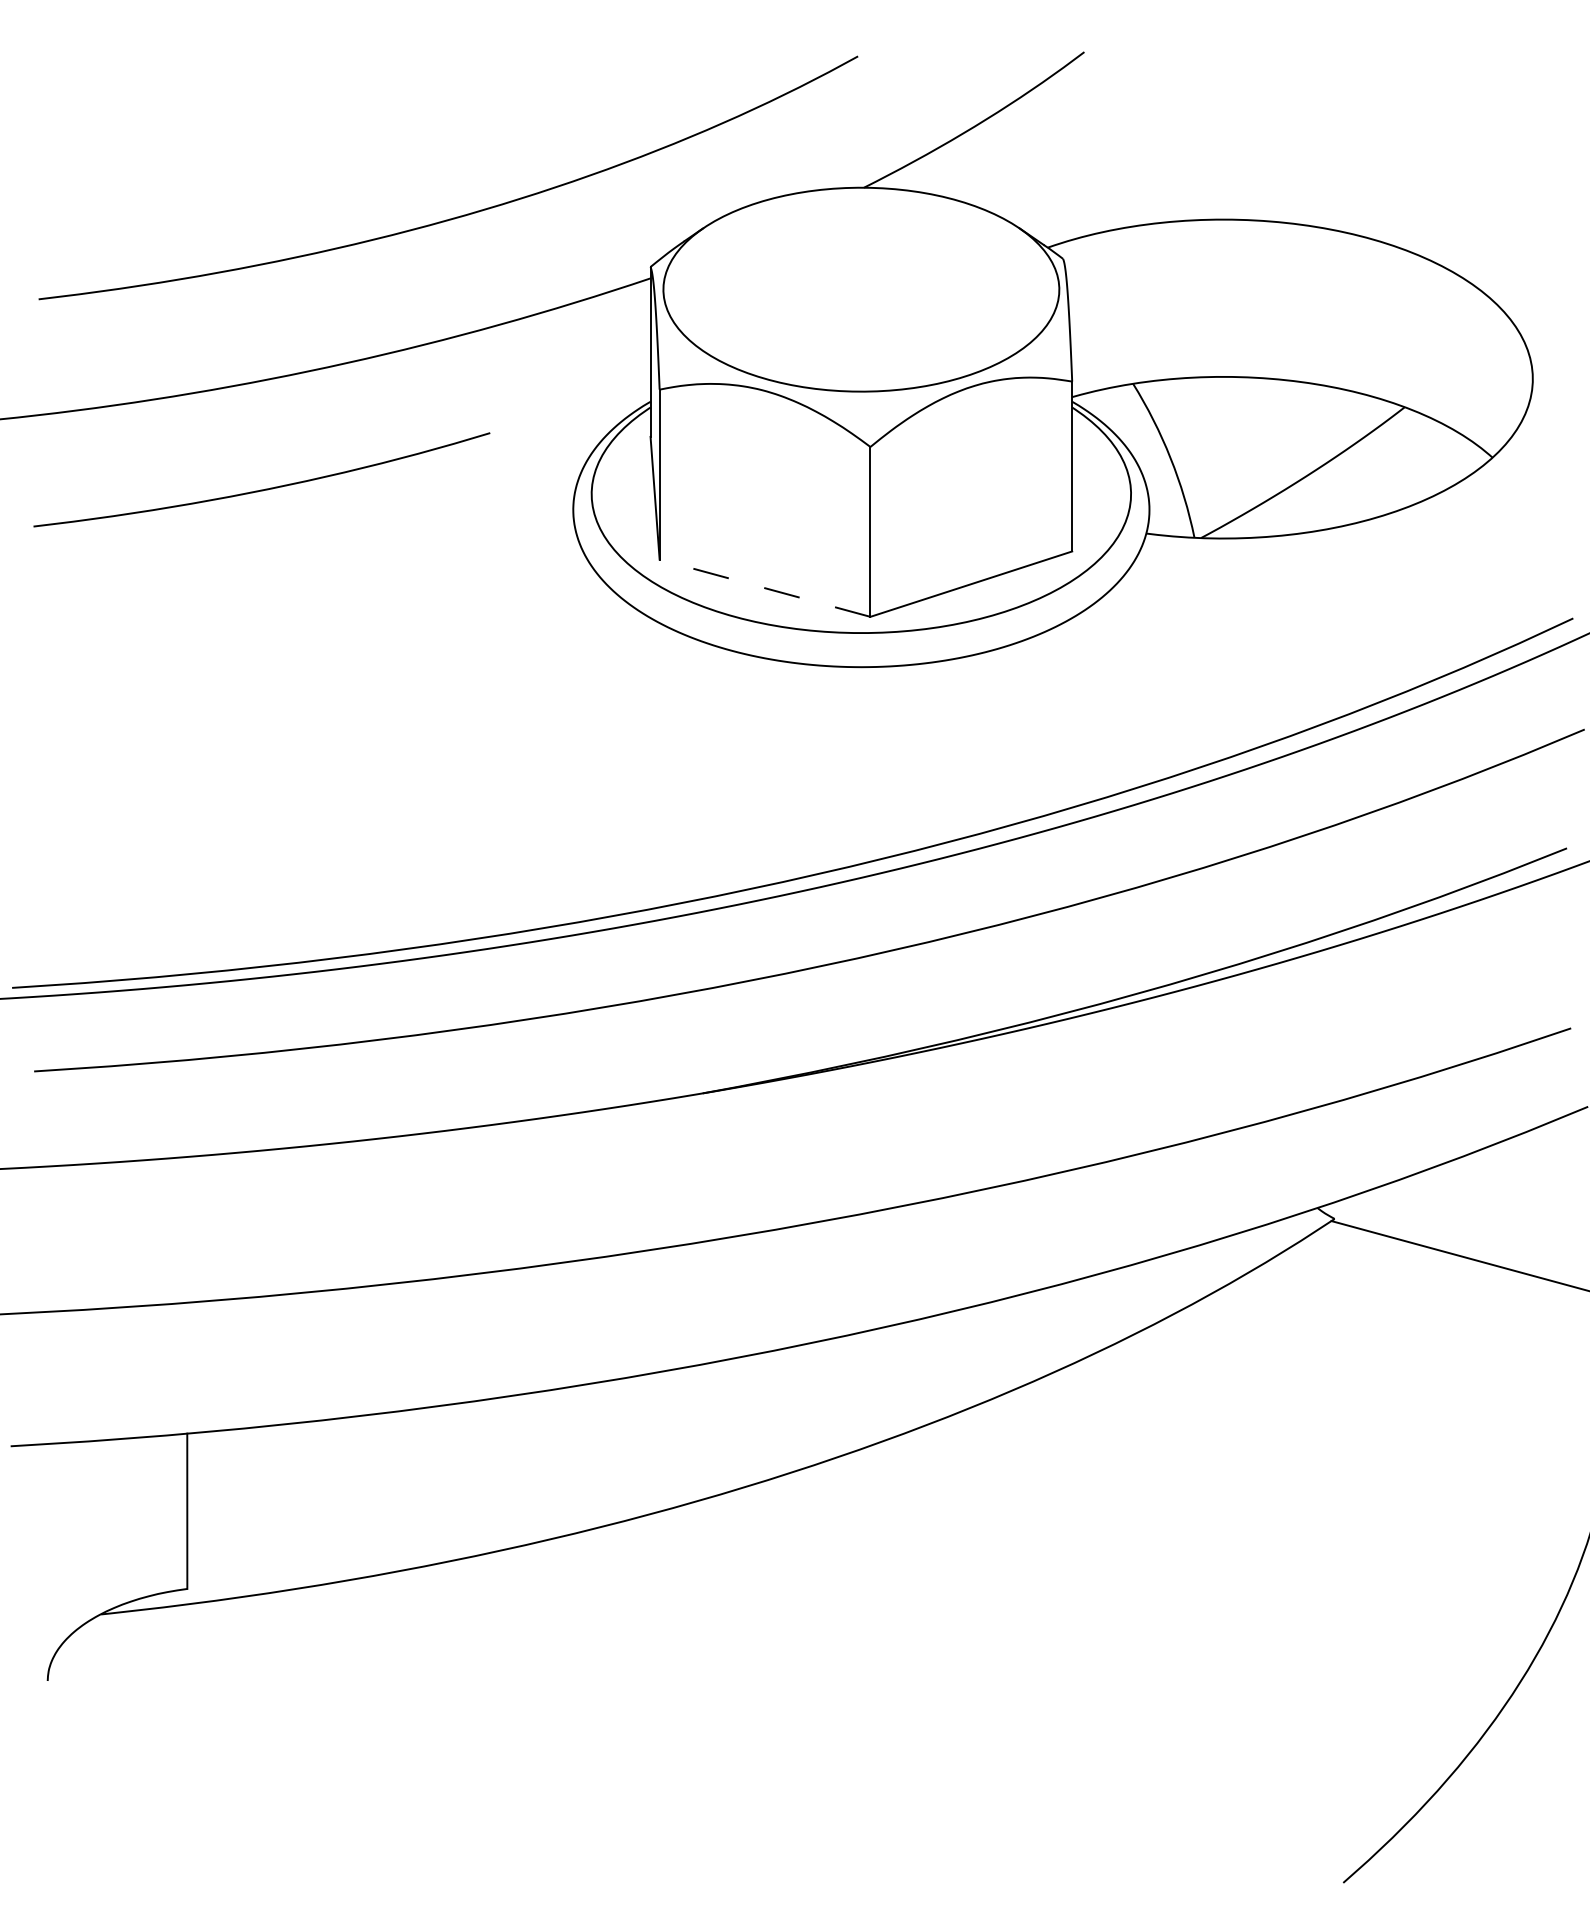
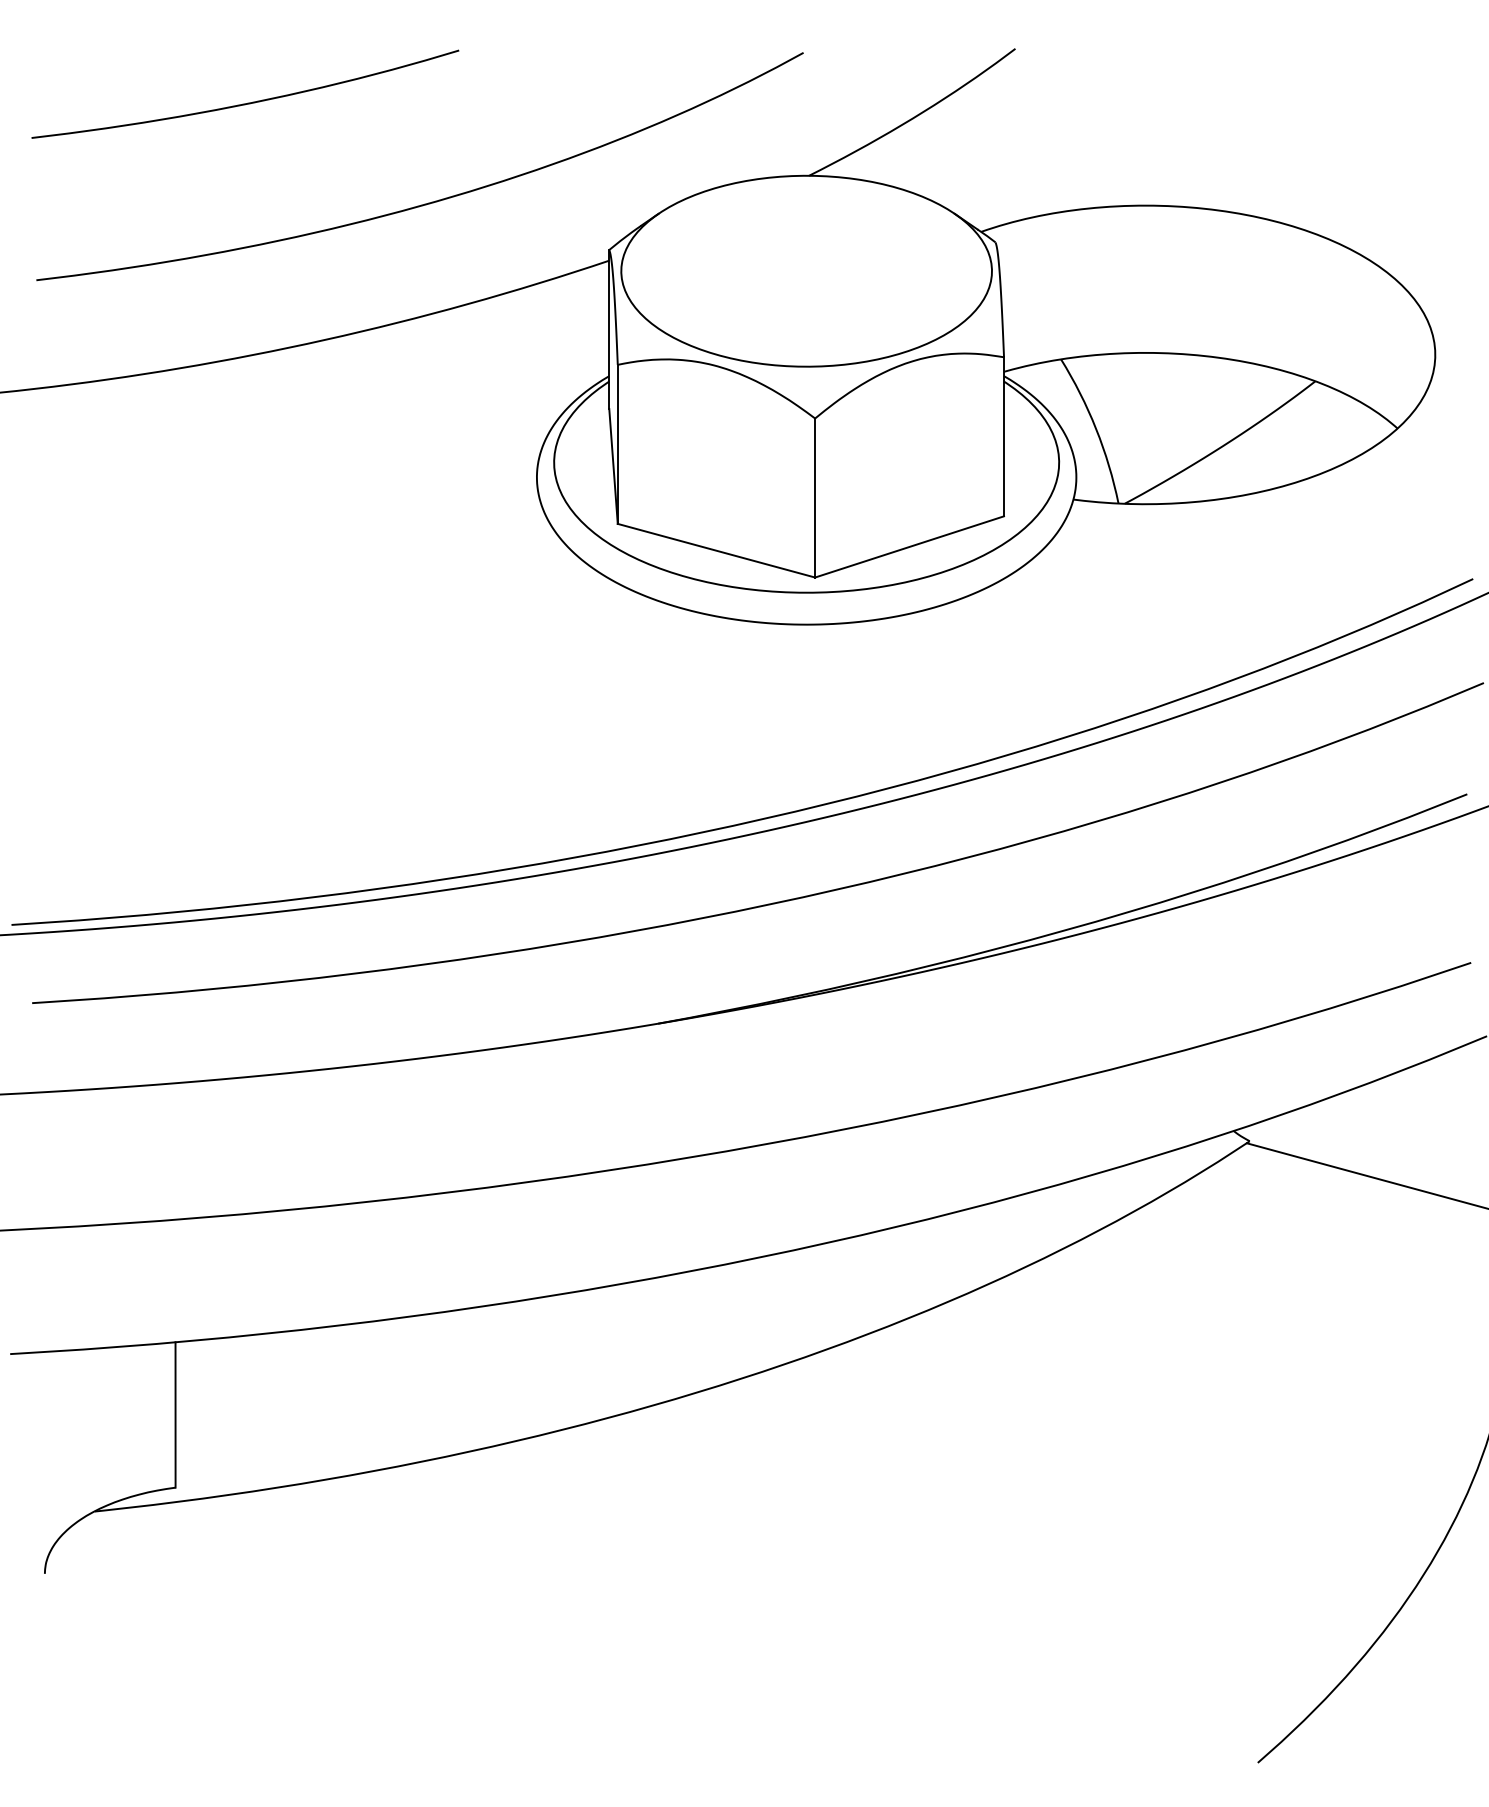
curve: (264, 488) -> (247, 102), moved
line: (764, 587) -> (715, 550), dashed -> solid

